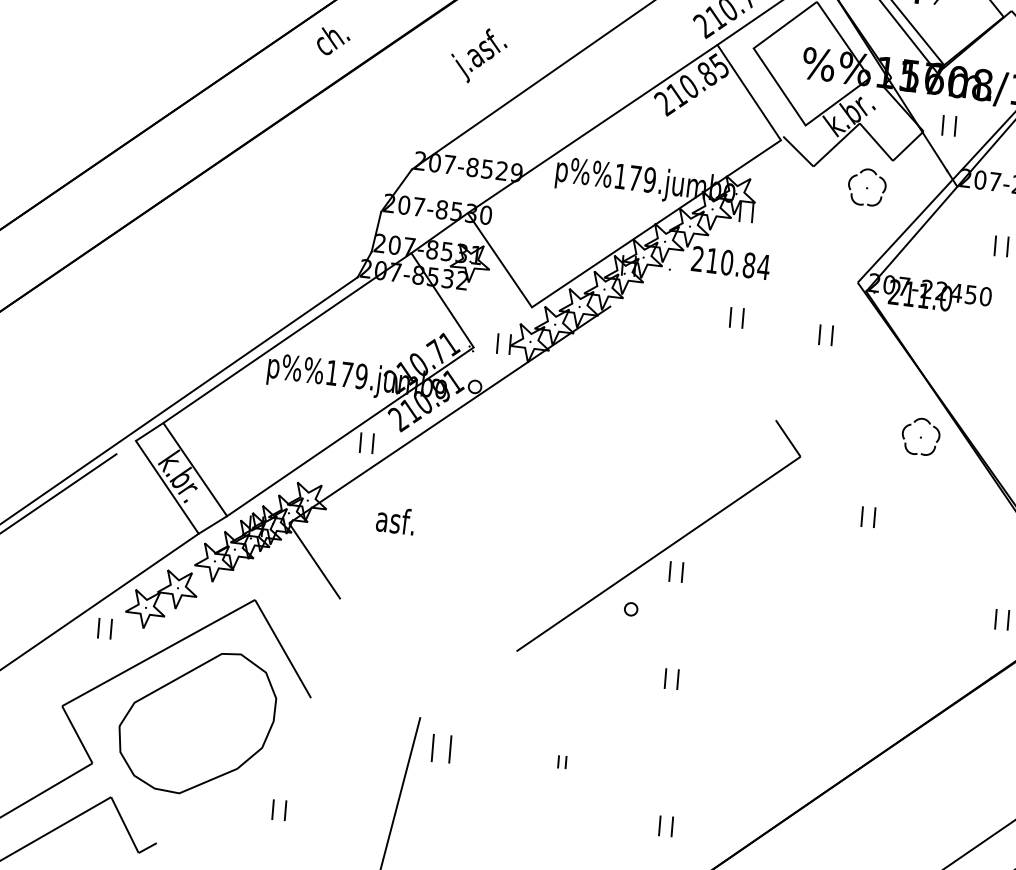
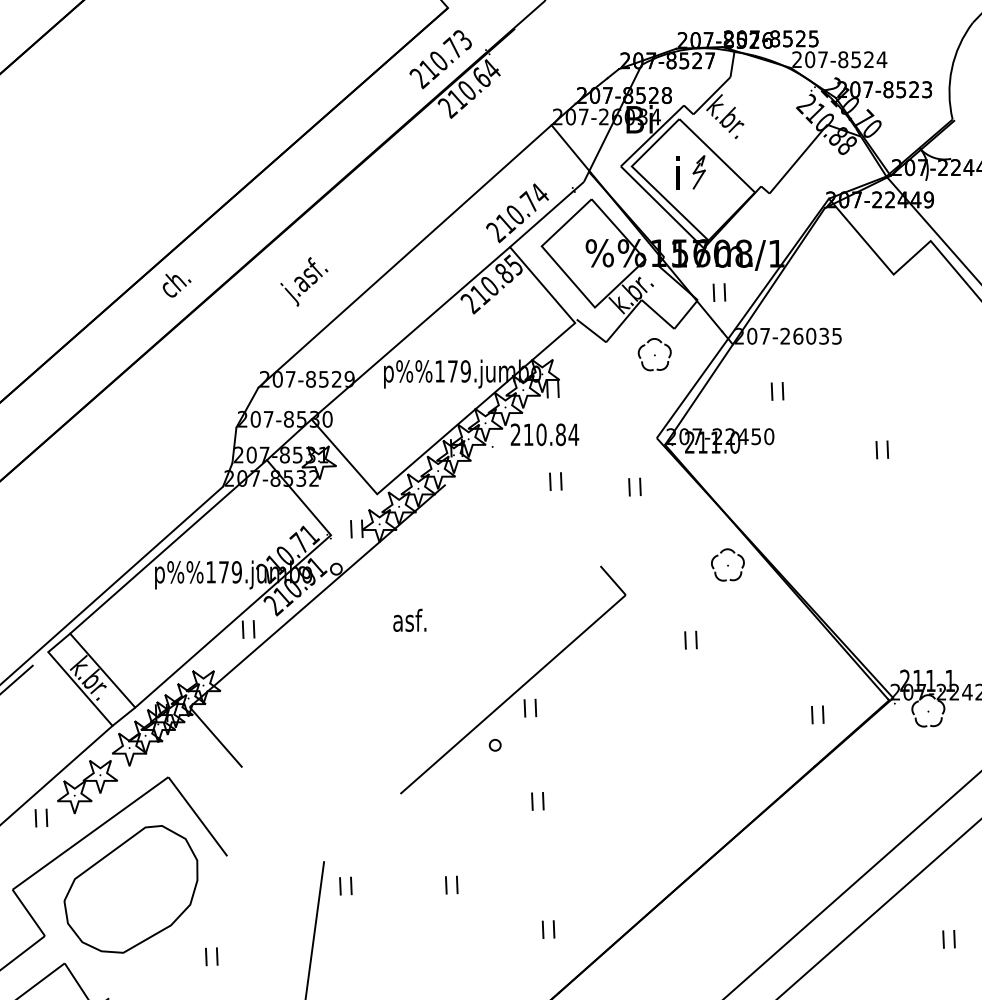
text: (395, 519) -> (409, 619), moved
part: (441, 747) -> (345, 885), size x0.71
part: (561, 761) -> (451, 884), size x1.67

